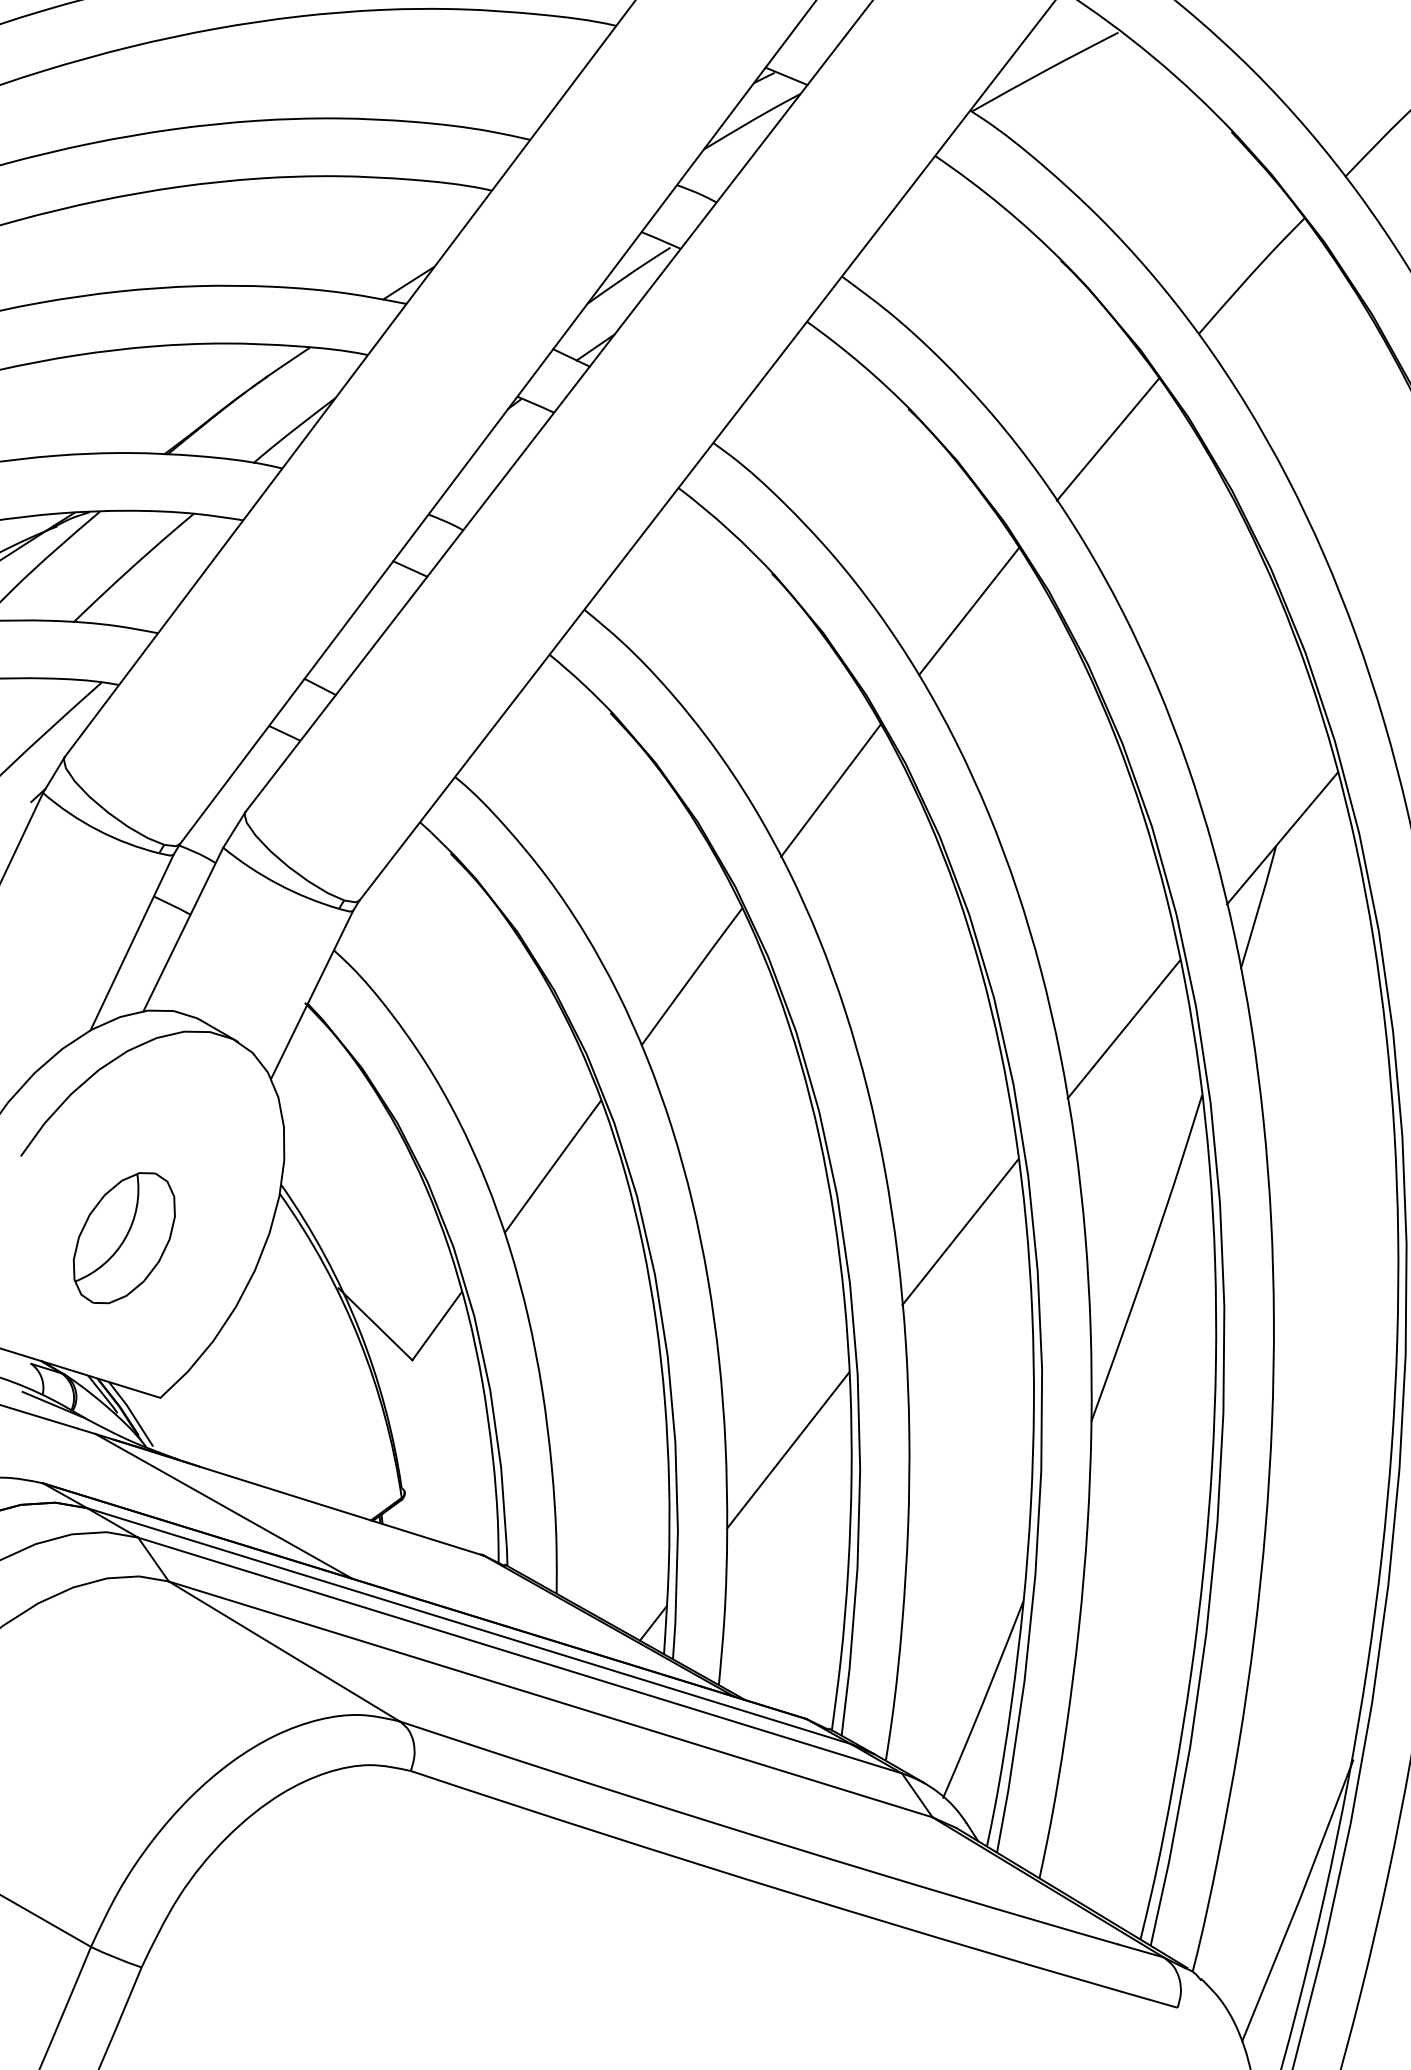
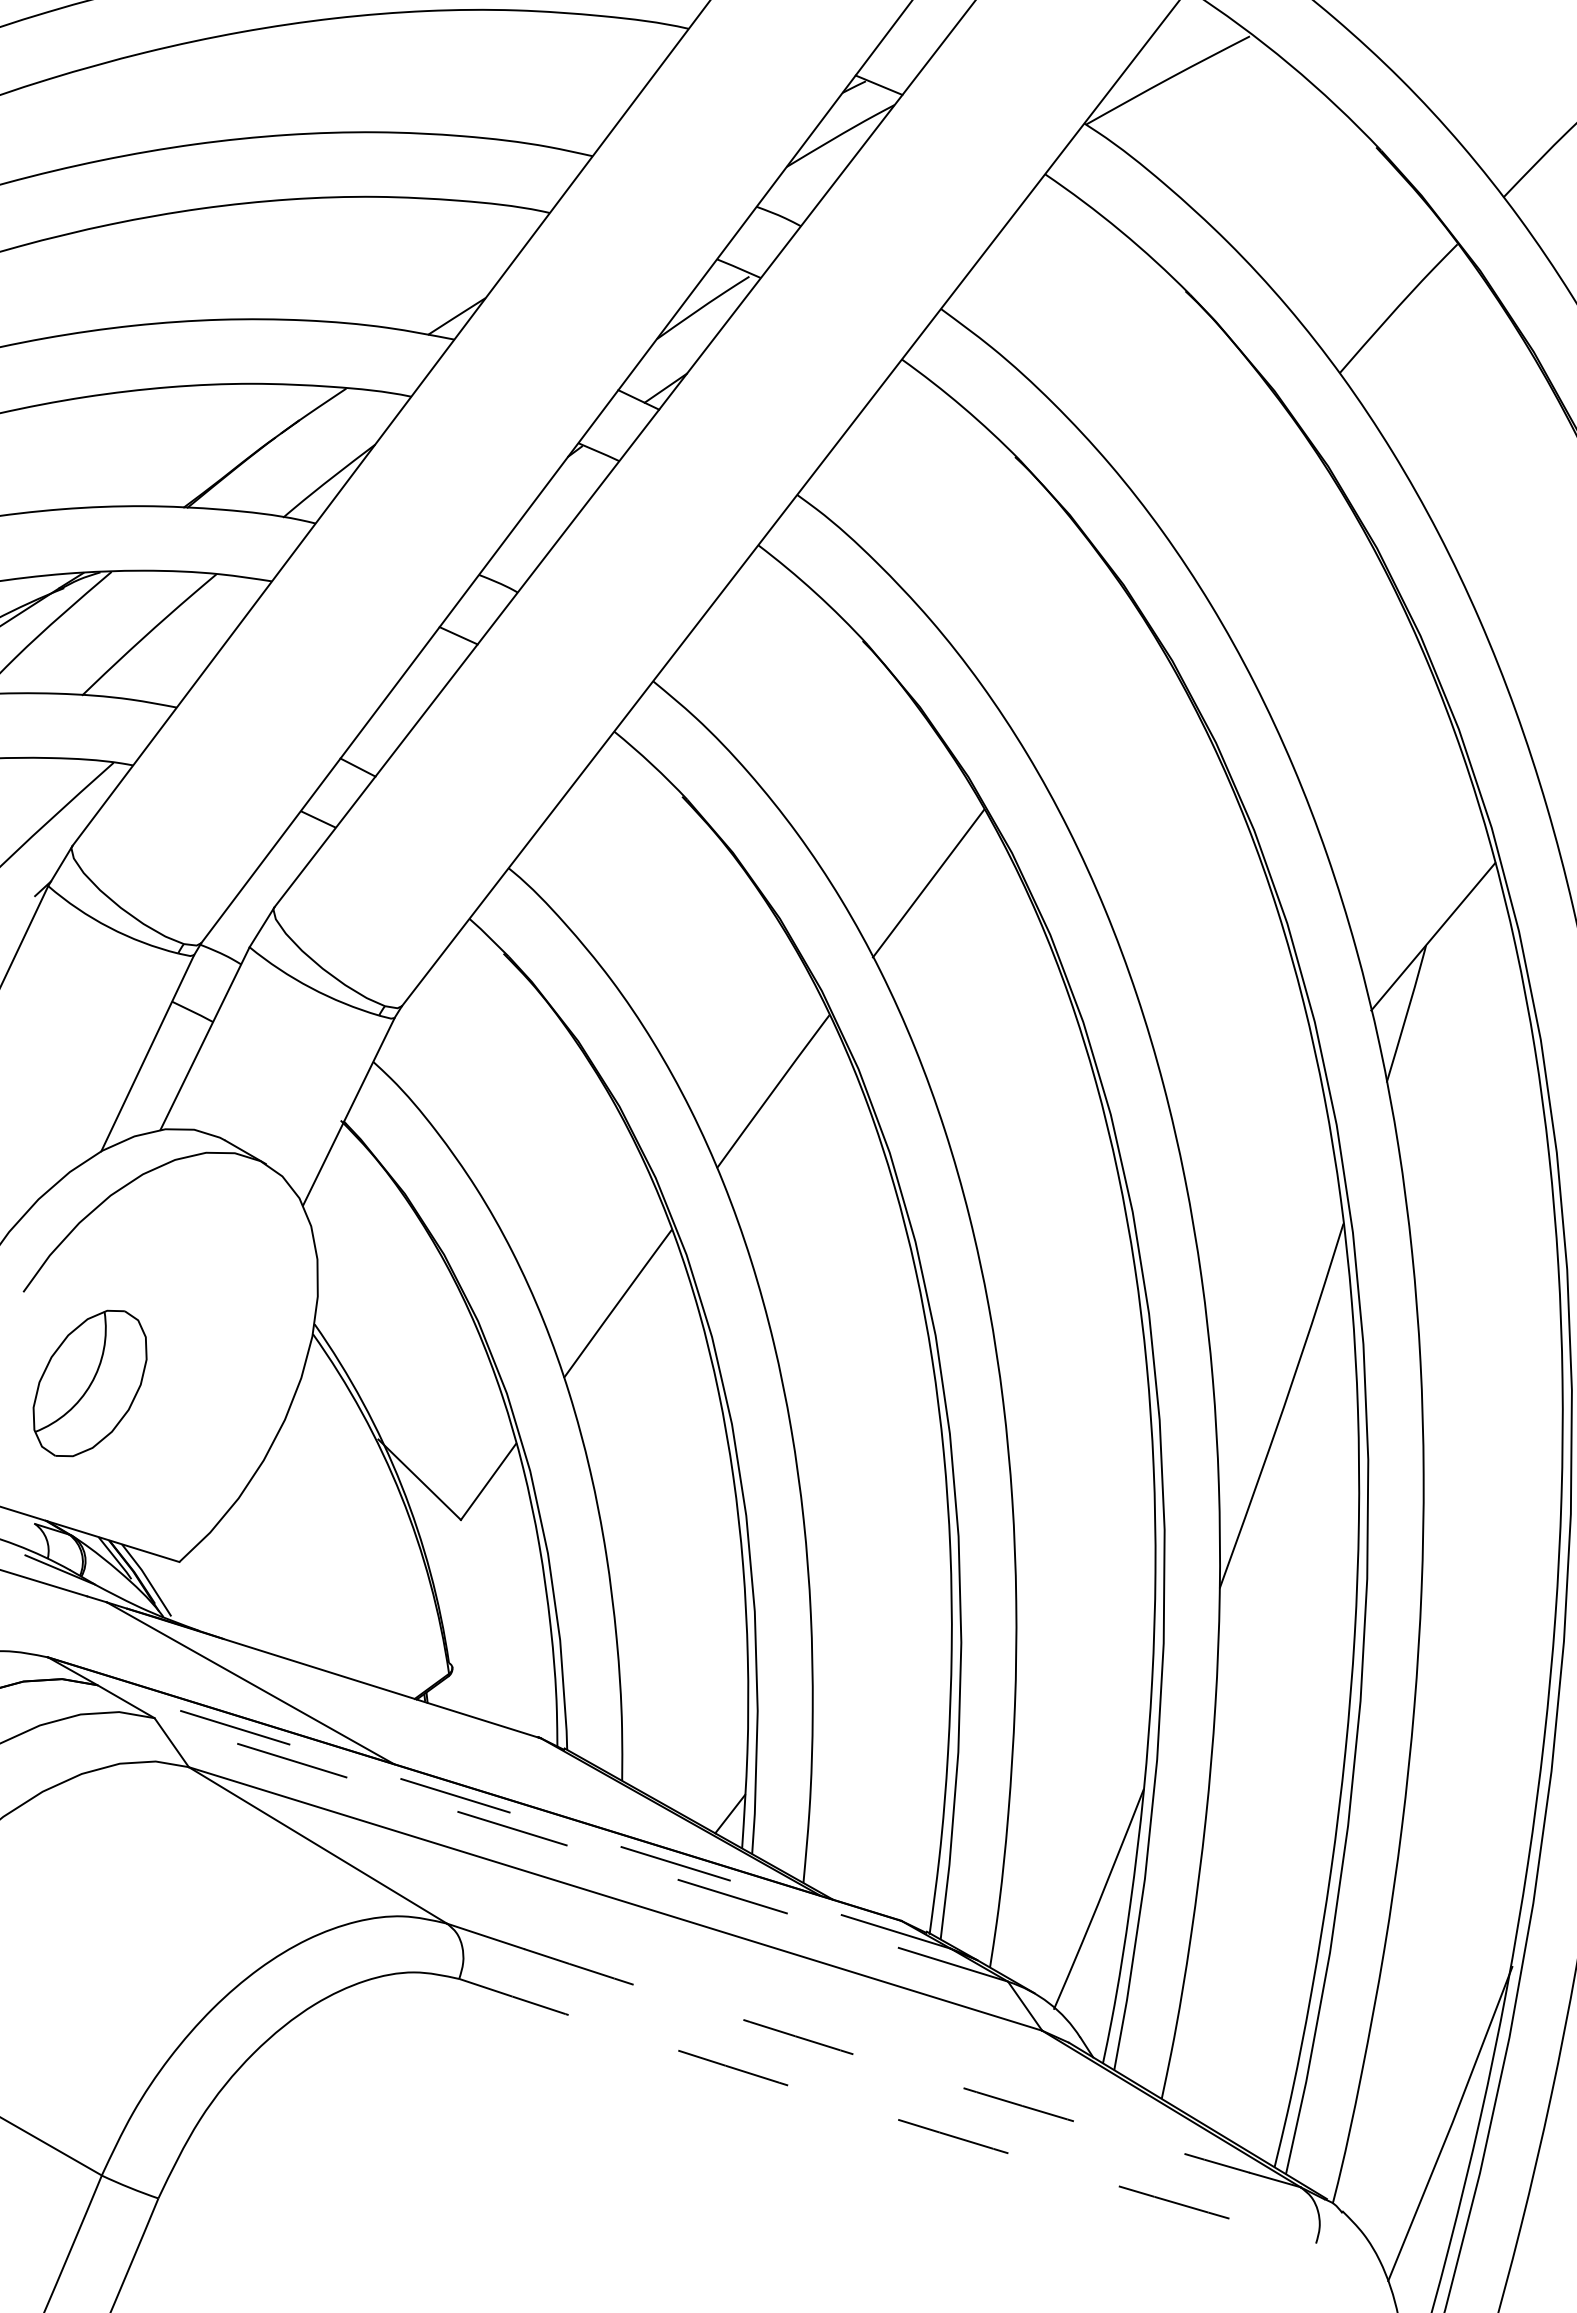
line: (1108, 438) -> (1238, 490), removed
line: (968, 611) -> (1082, 683), removed
line: (1124, 1028) -> (1256, 1149), removed
line: (960, 1231) -> (1073, 1376), removed
part: (123, 1238) -> (89, 1383), moved
line: (787, 1450) -> (880, 1620), removed
line: (469, 1626) -> (524, 1817), solid -> dashed
line: (520, 1655) -> (581, 1849), solid -> dashed
arc: (792, 1847) -> (885, 2064), solid -> dashed
arc: (793, 1894) -> (886, 2116), solid -> dashed

